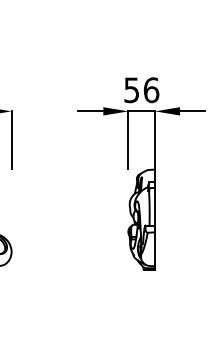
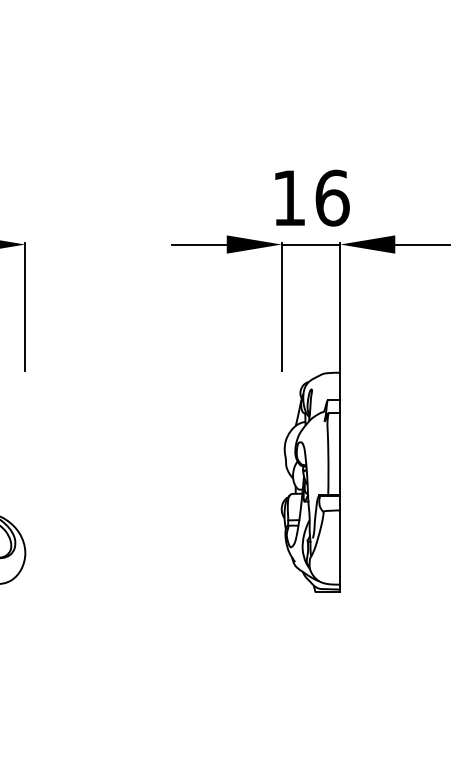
text: (131, 90) -> (288, 198), 56 -> 16

